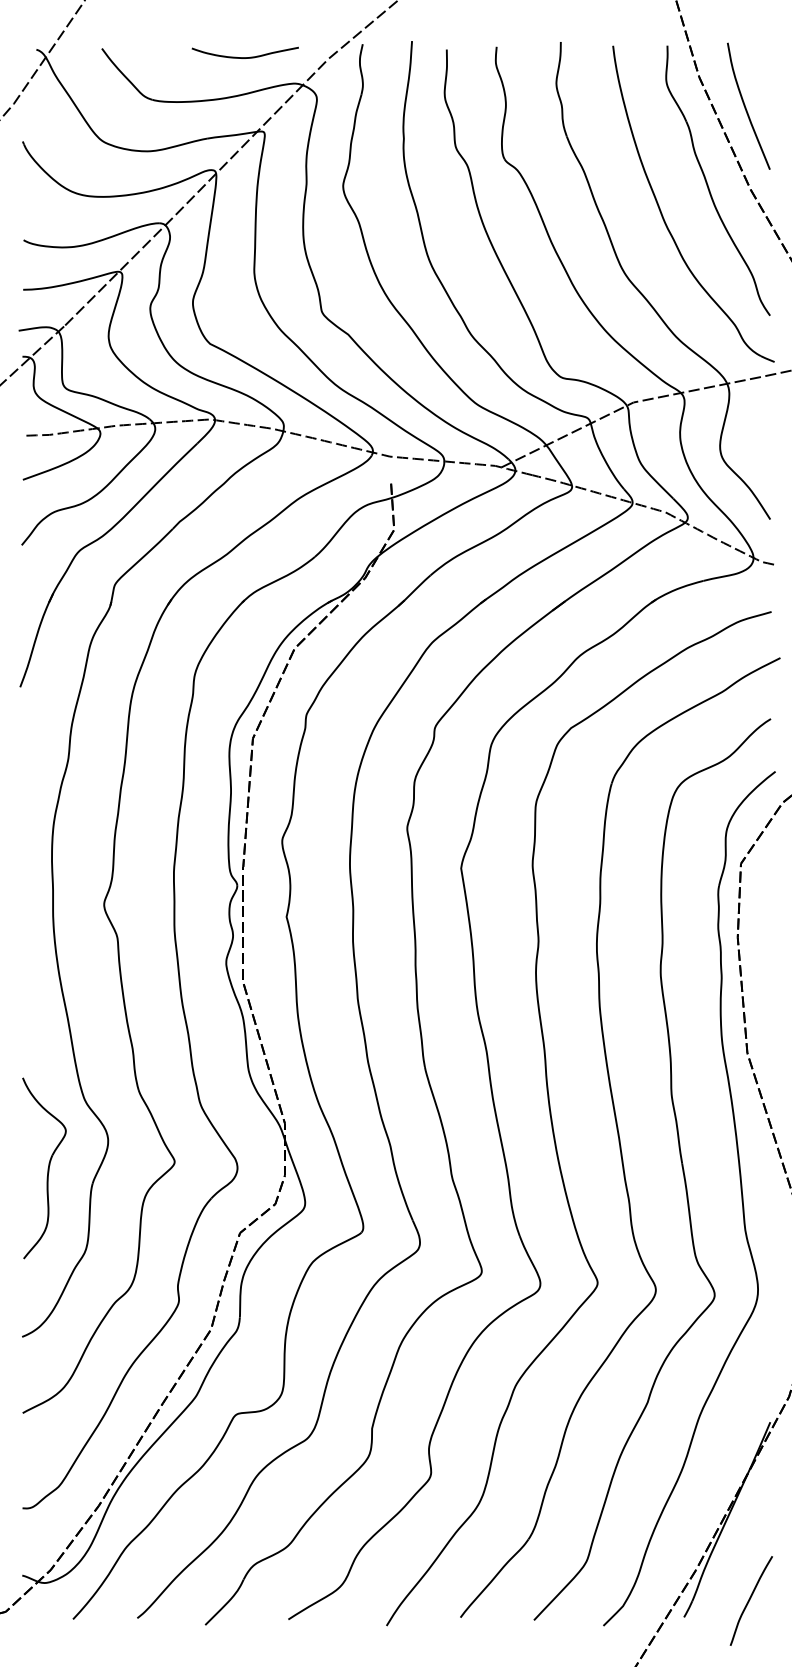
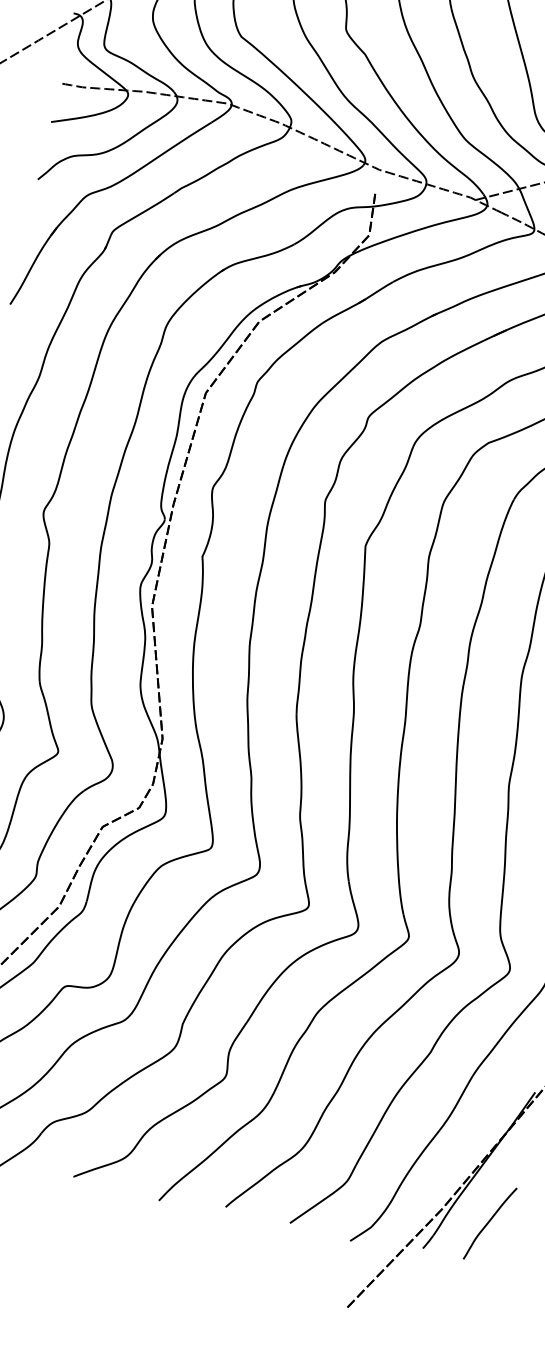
curve: (750, 1600) -> (489, 1223), moved

